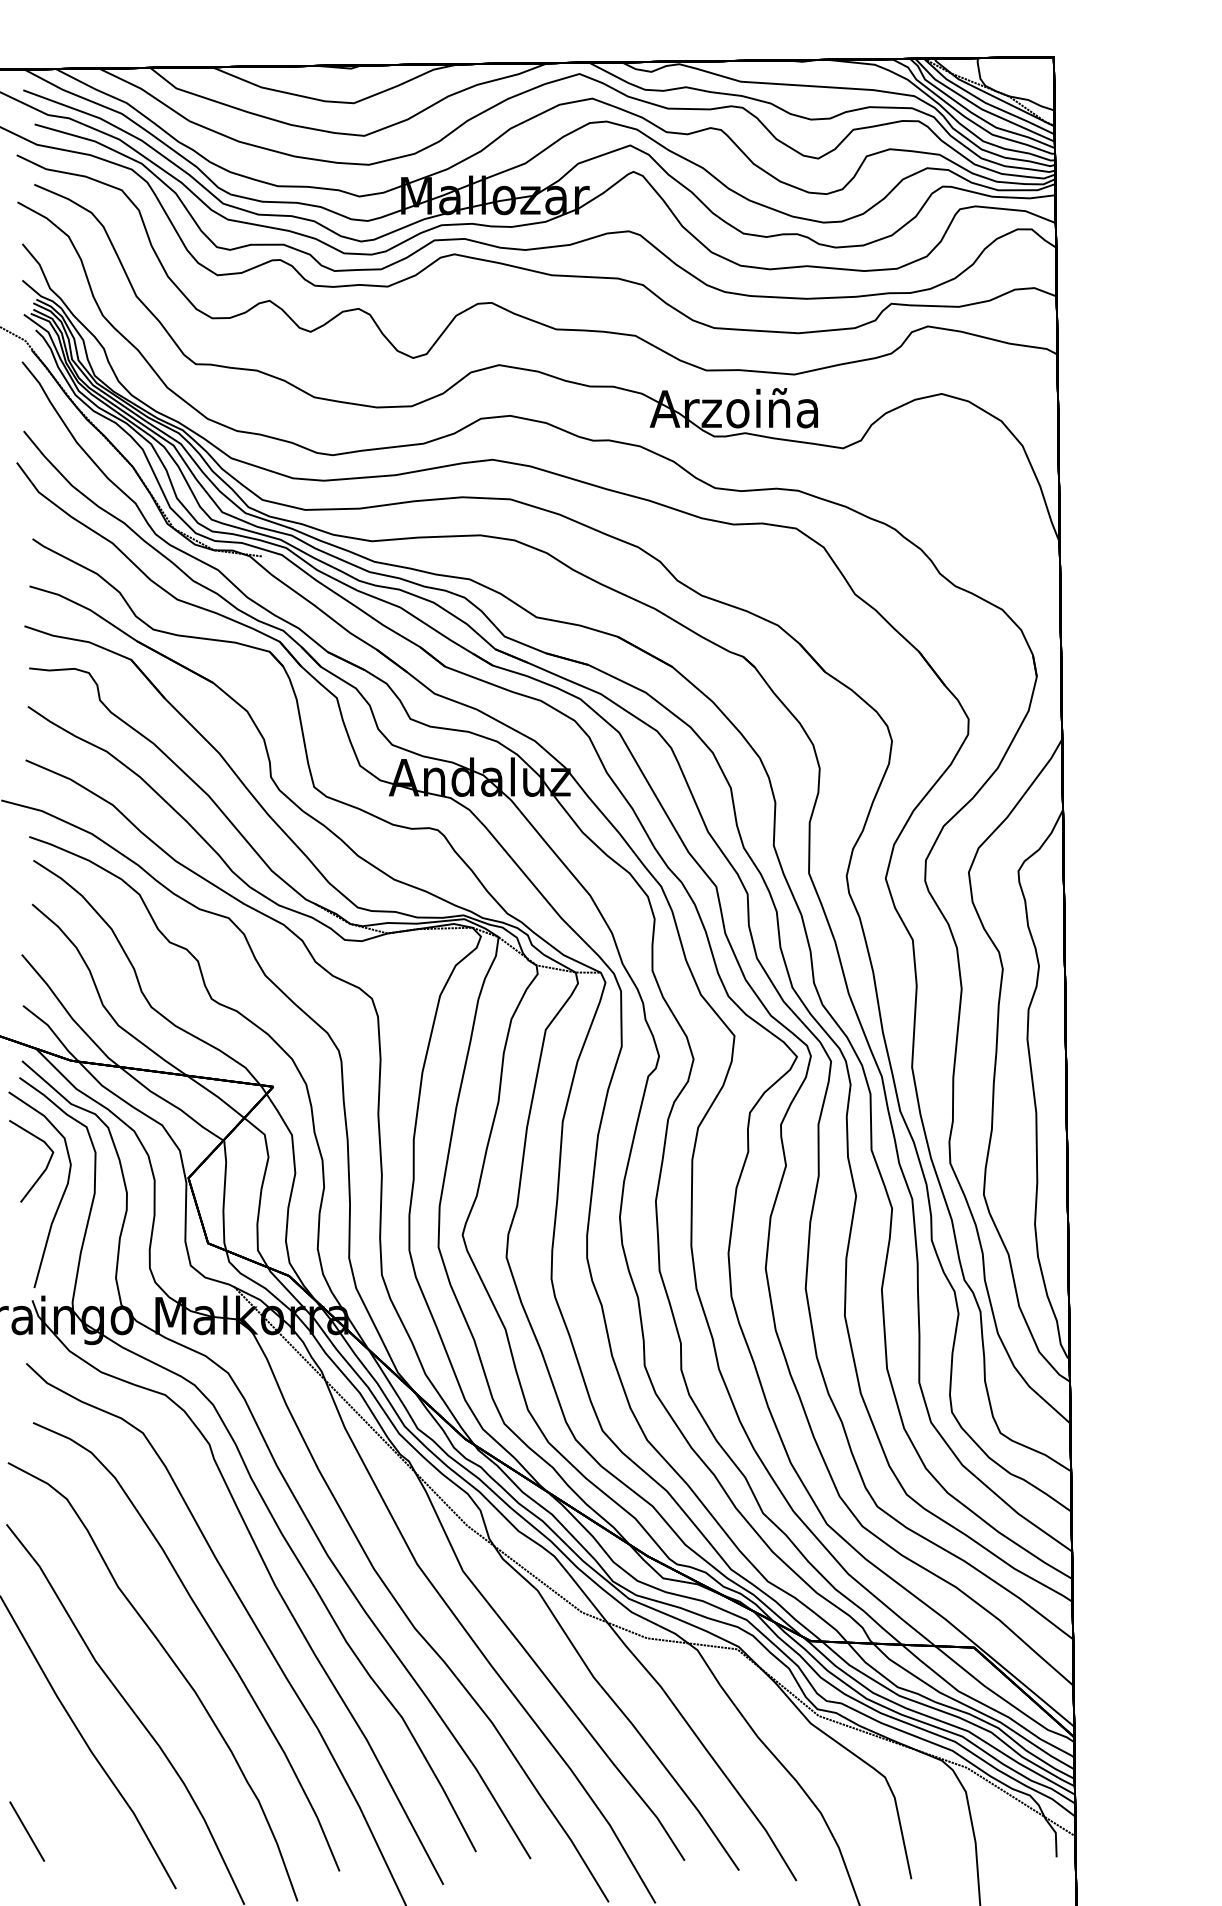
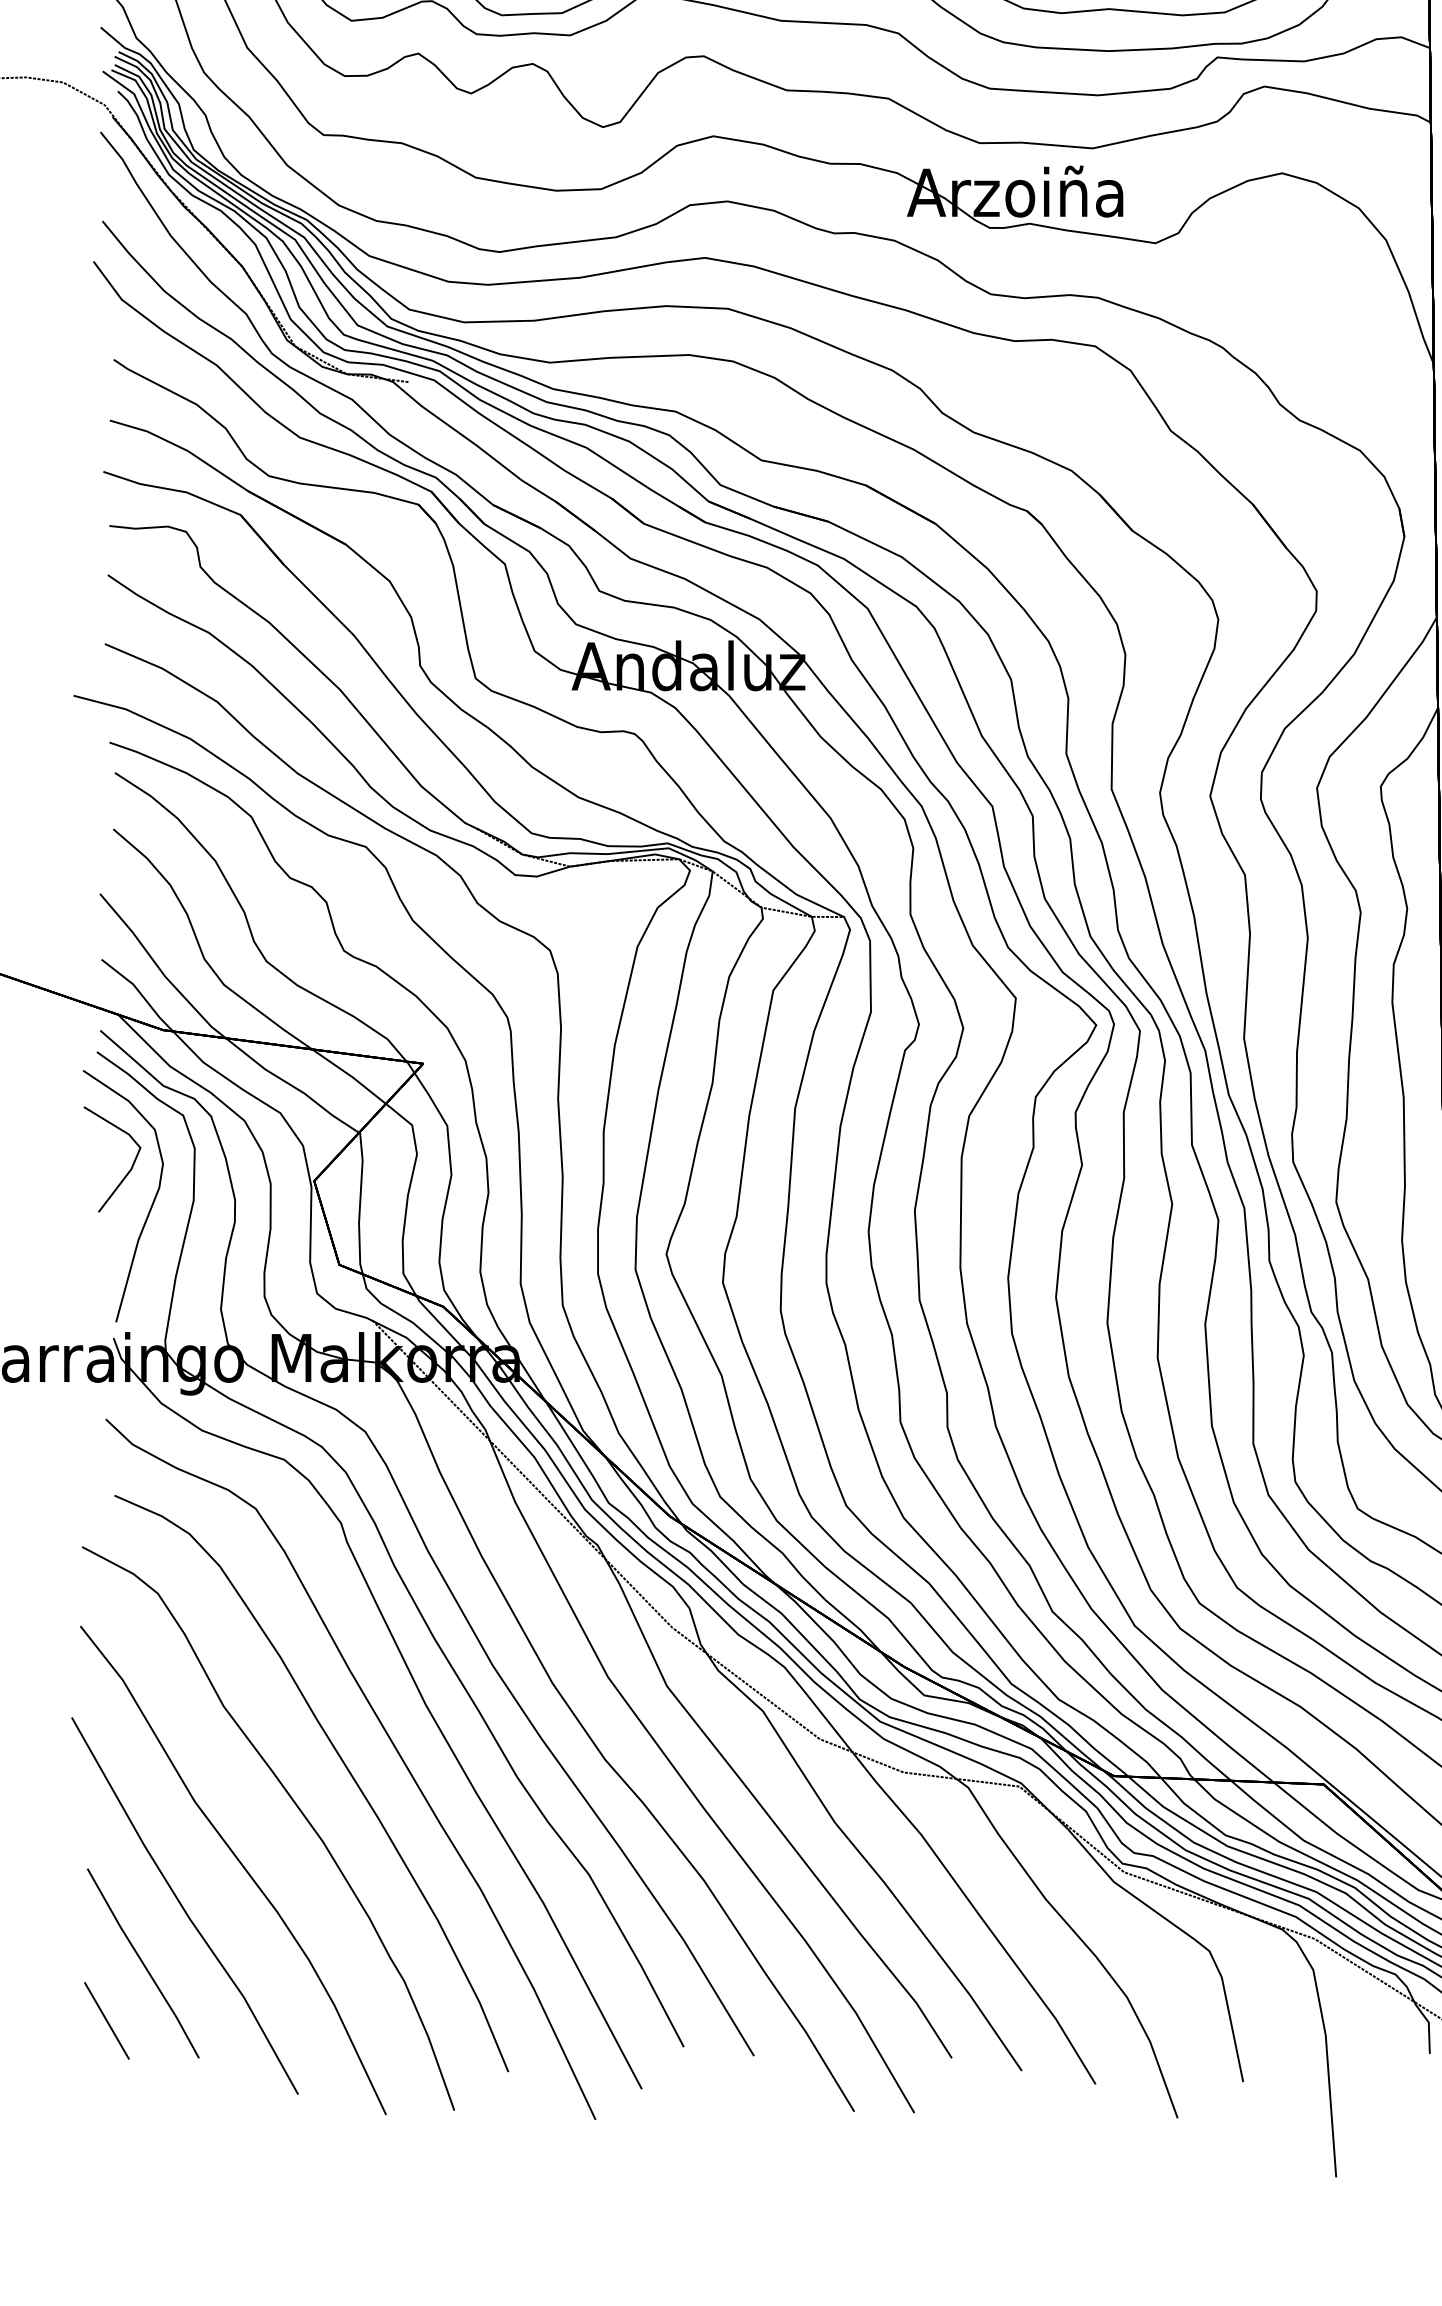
line: (55, 1786) -> (143, 1962), added

